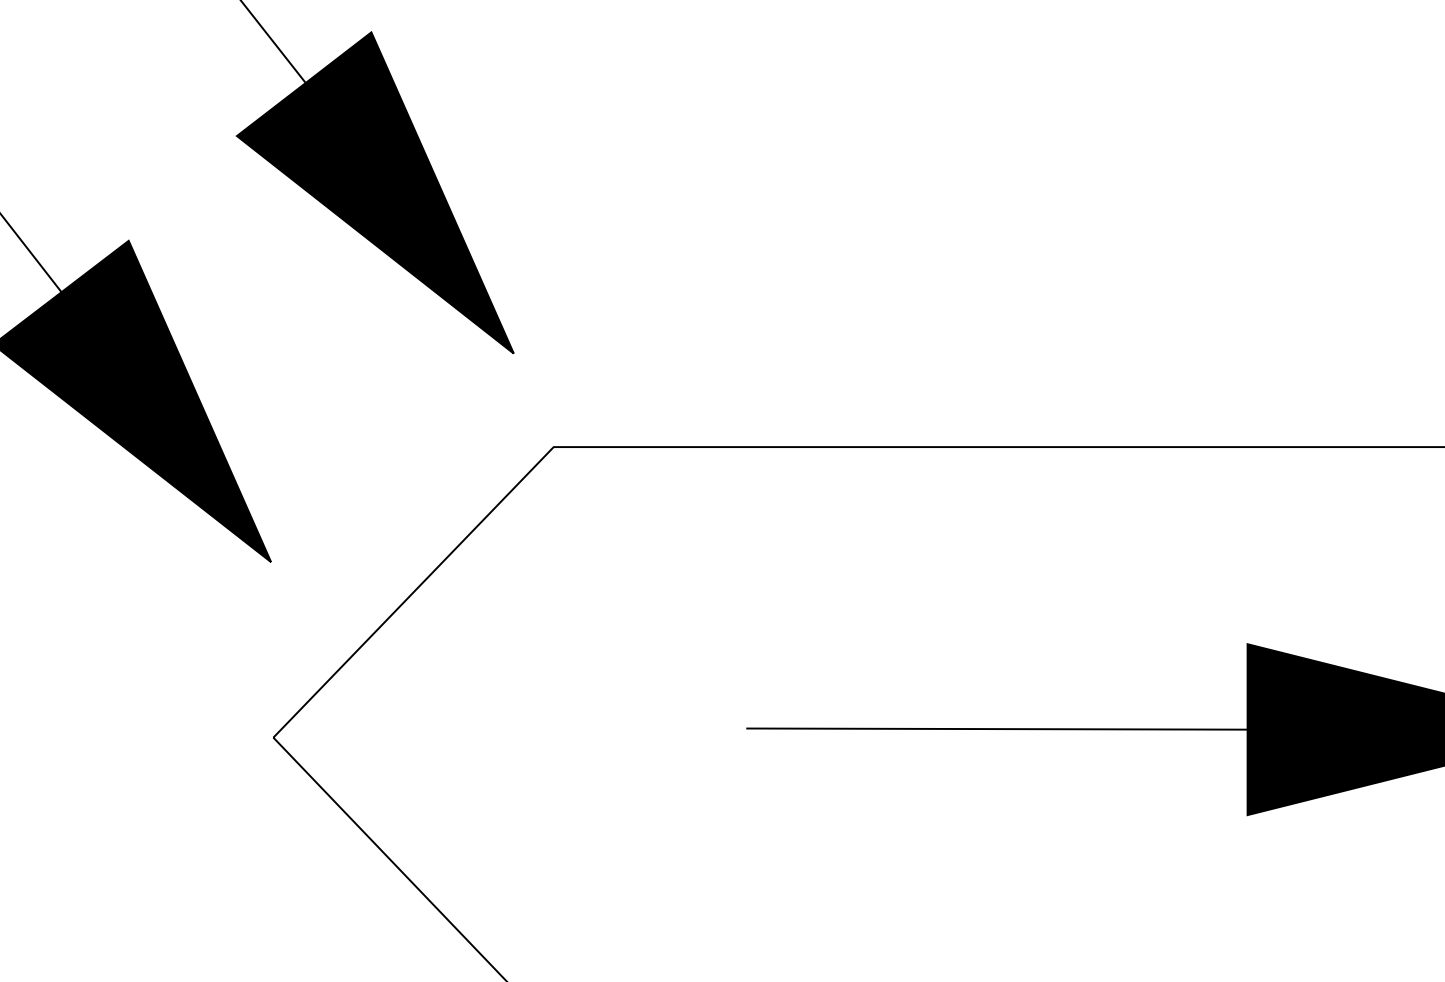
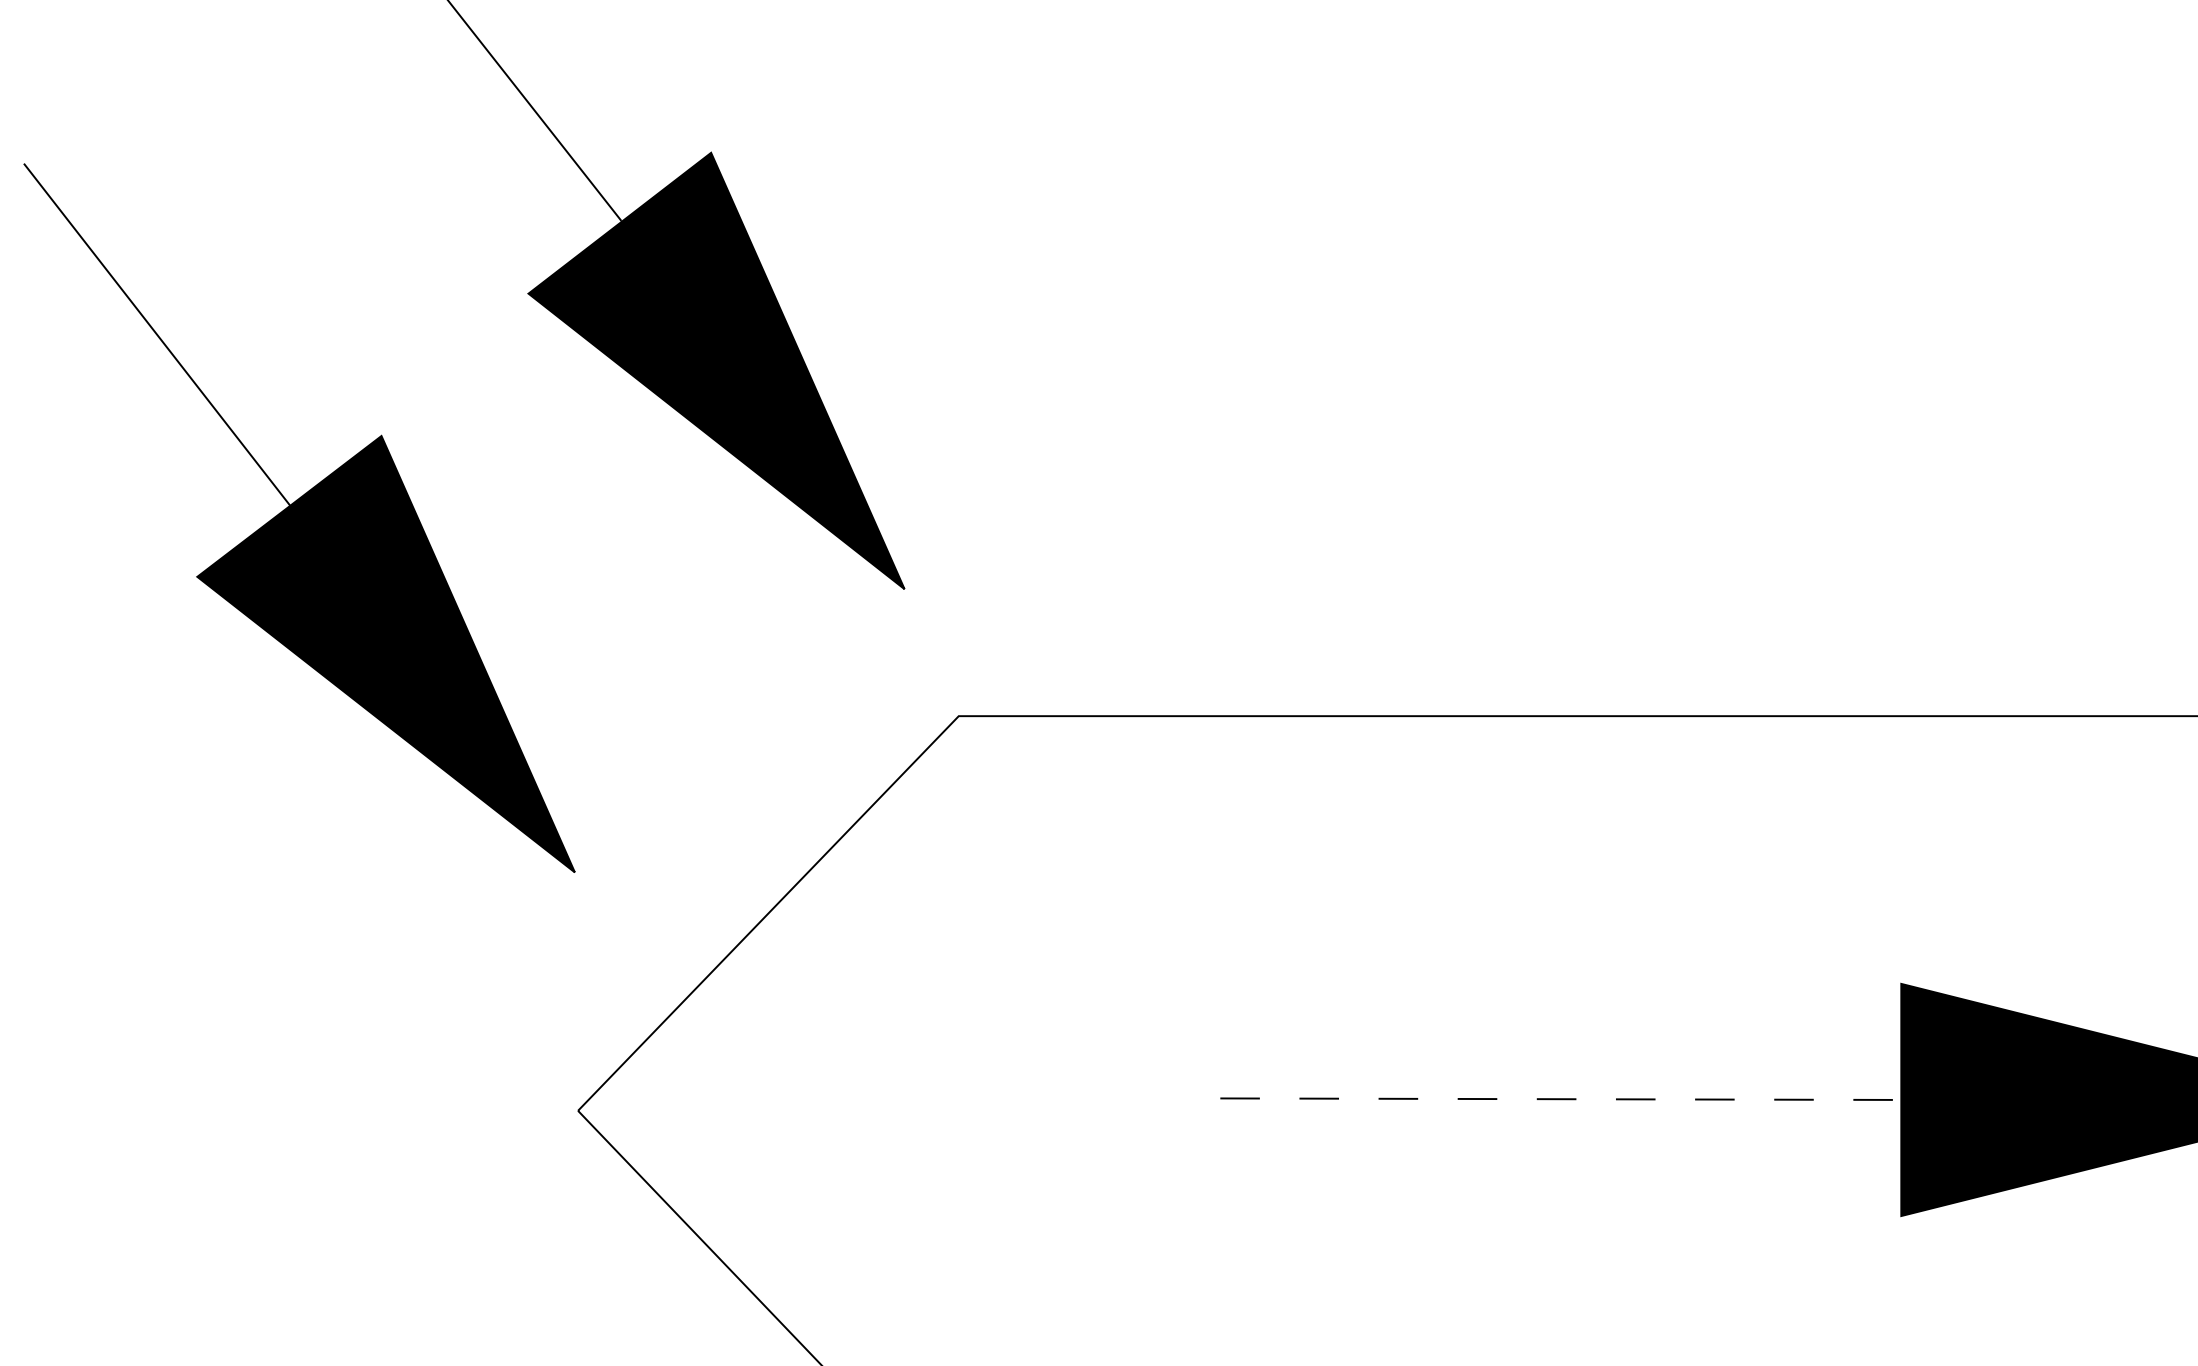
line: (997, 729) -> (1561, 1099), solid -> dashed

